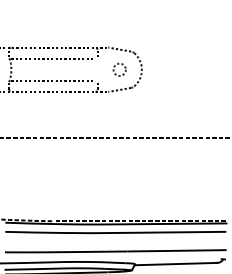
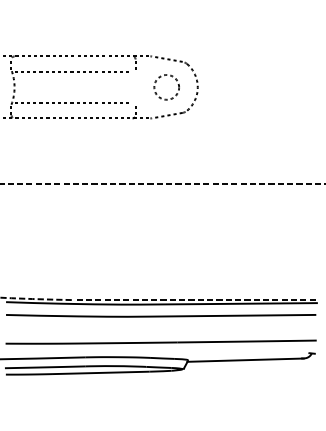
circle: (119, 69) -> (166, 87), size x1.43

